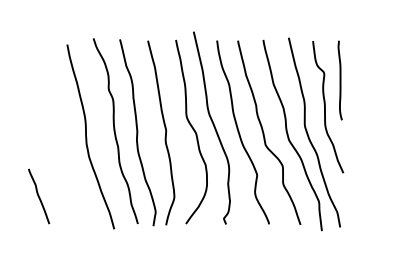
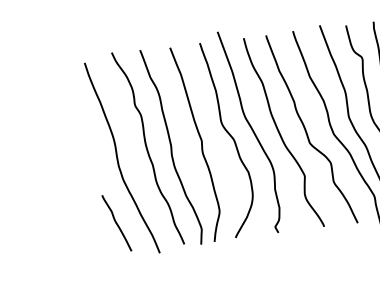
line: (39, 196) -> (117, 223), moved

